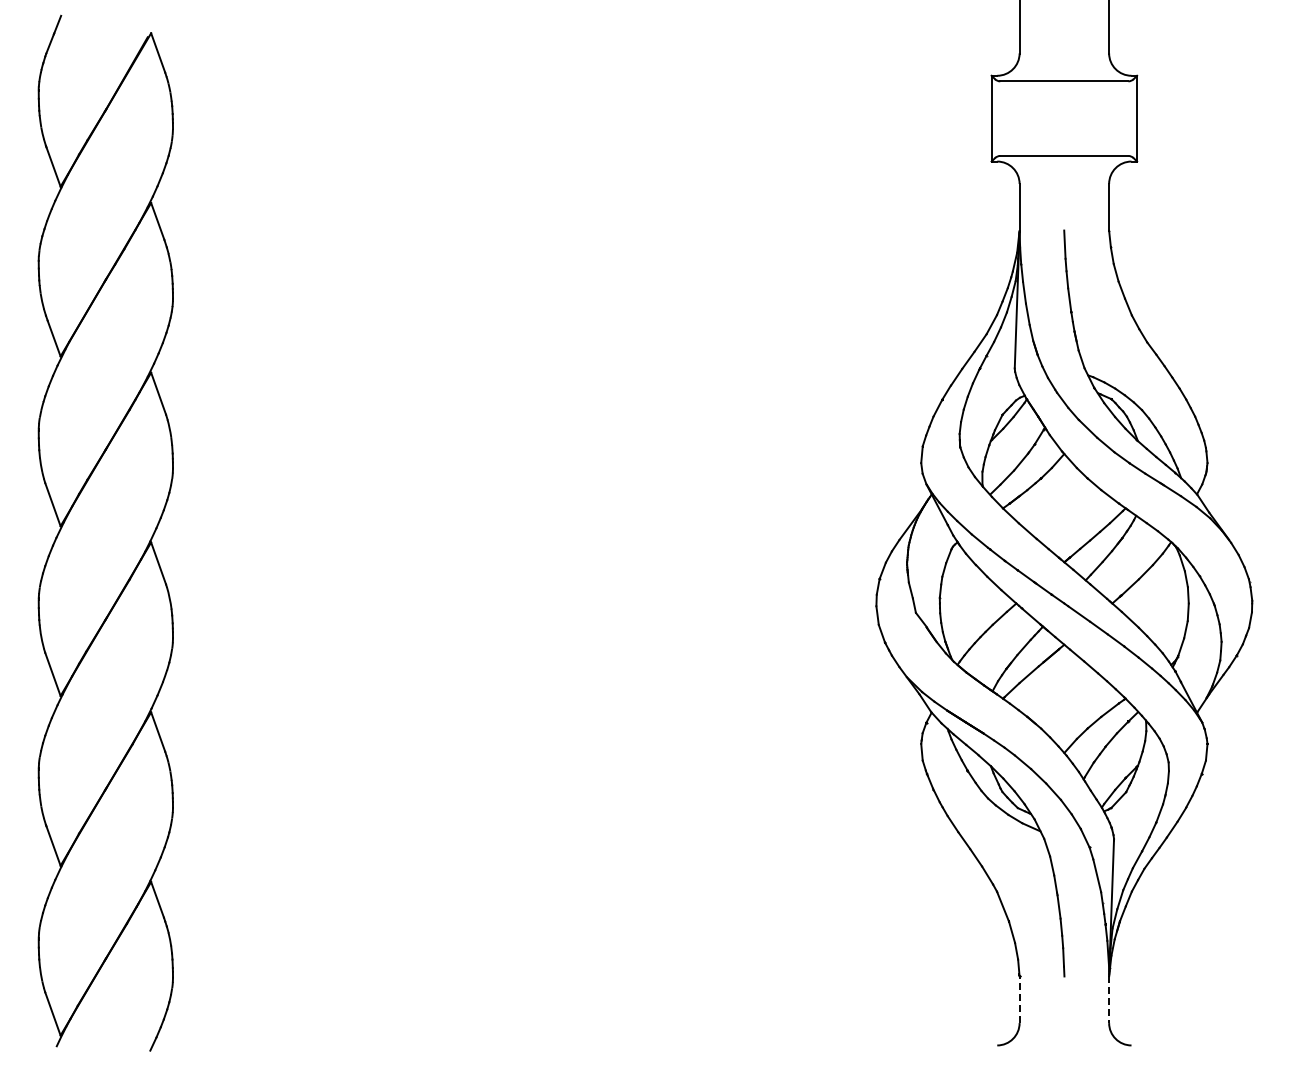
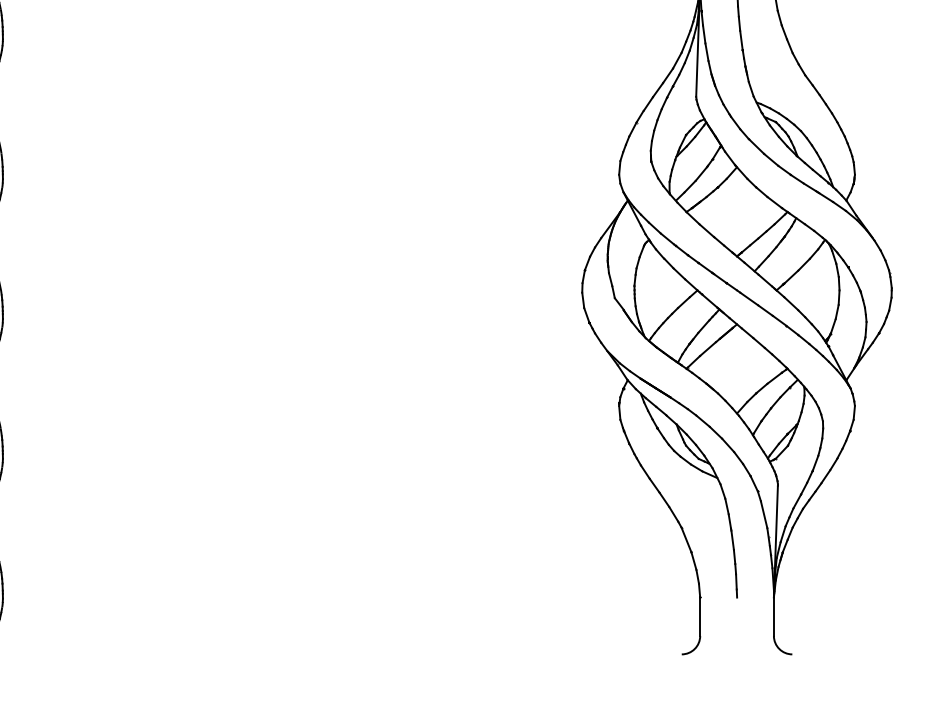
line: (1019, 999) -> (700, 616), dashed -> solid
line: (1109, 1000) -> (774, 617), dashed -> solid

